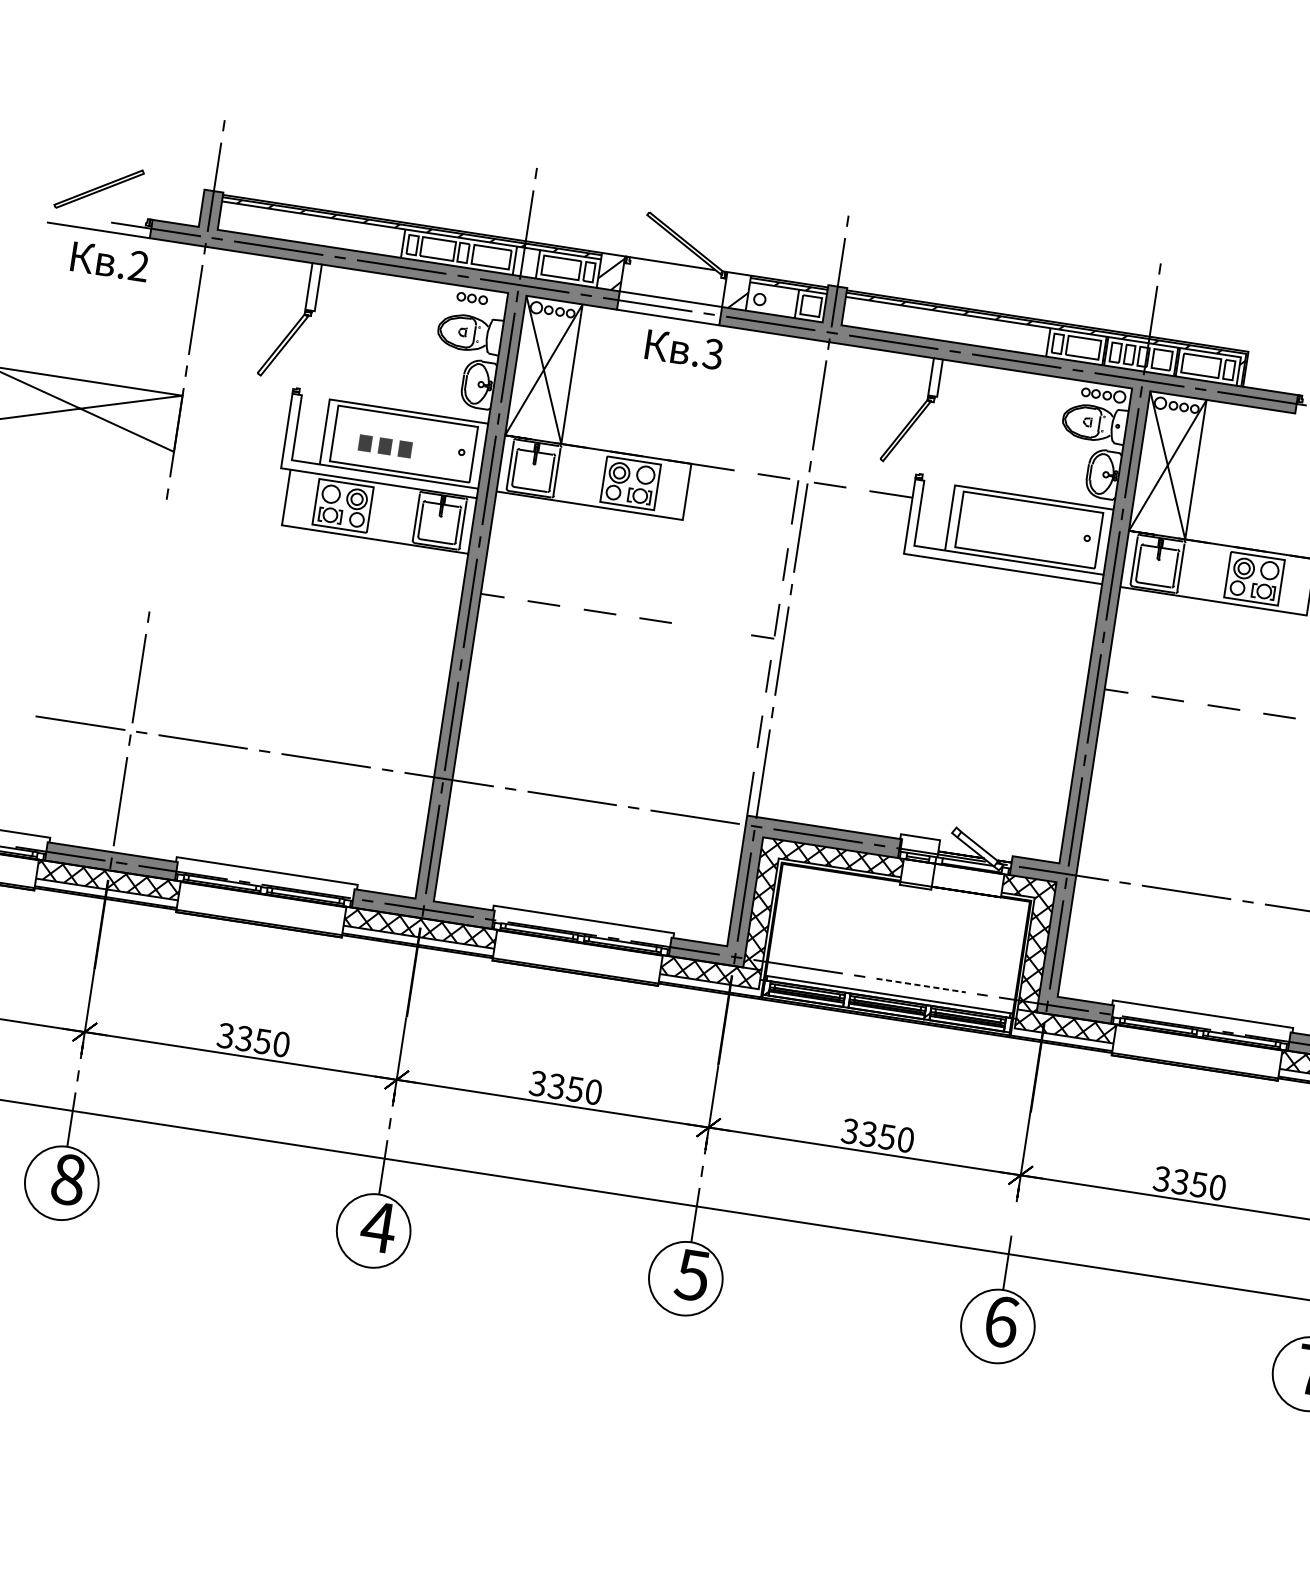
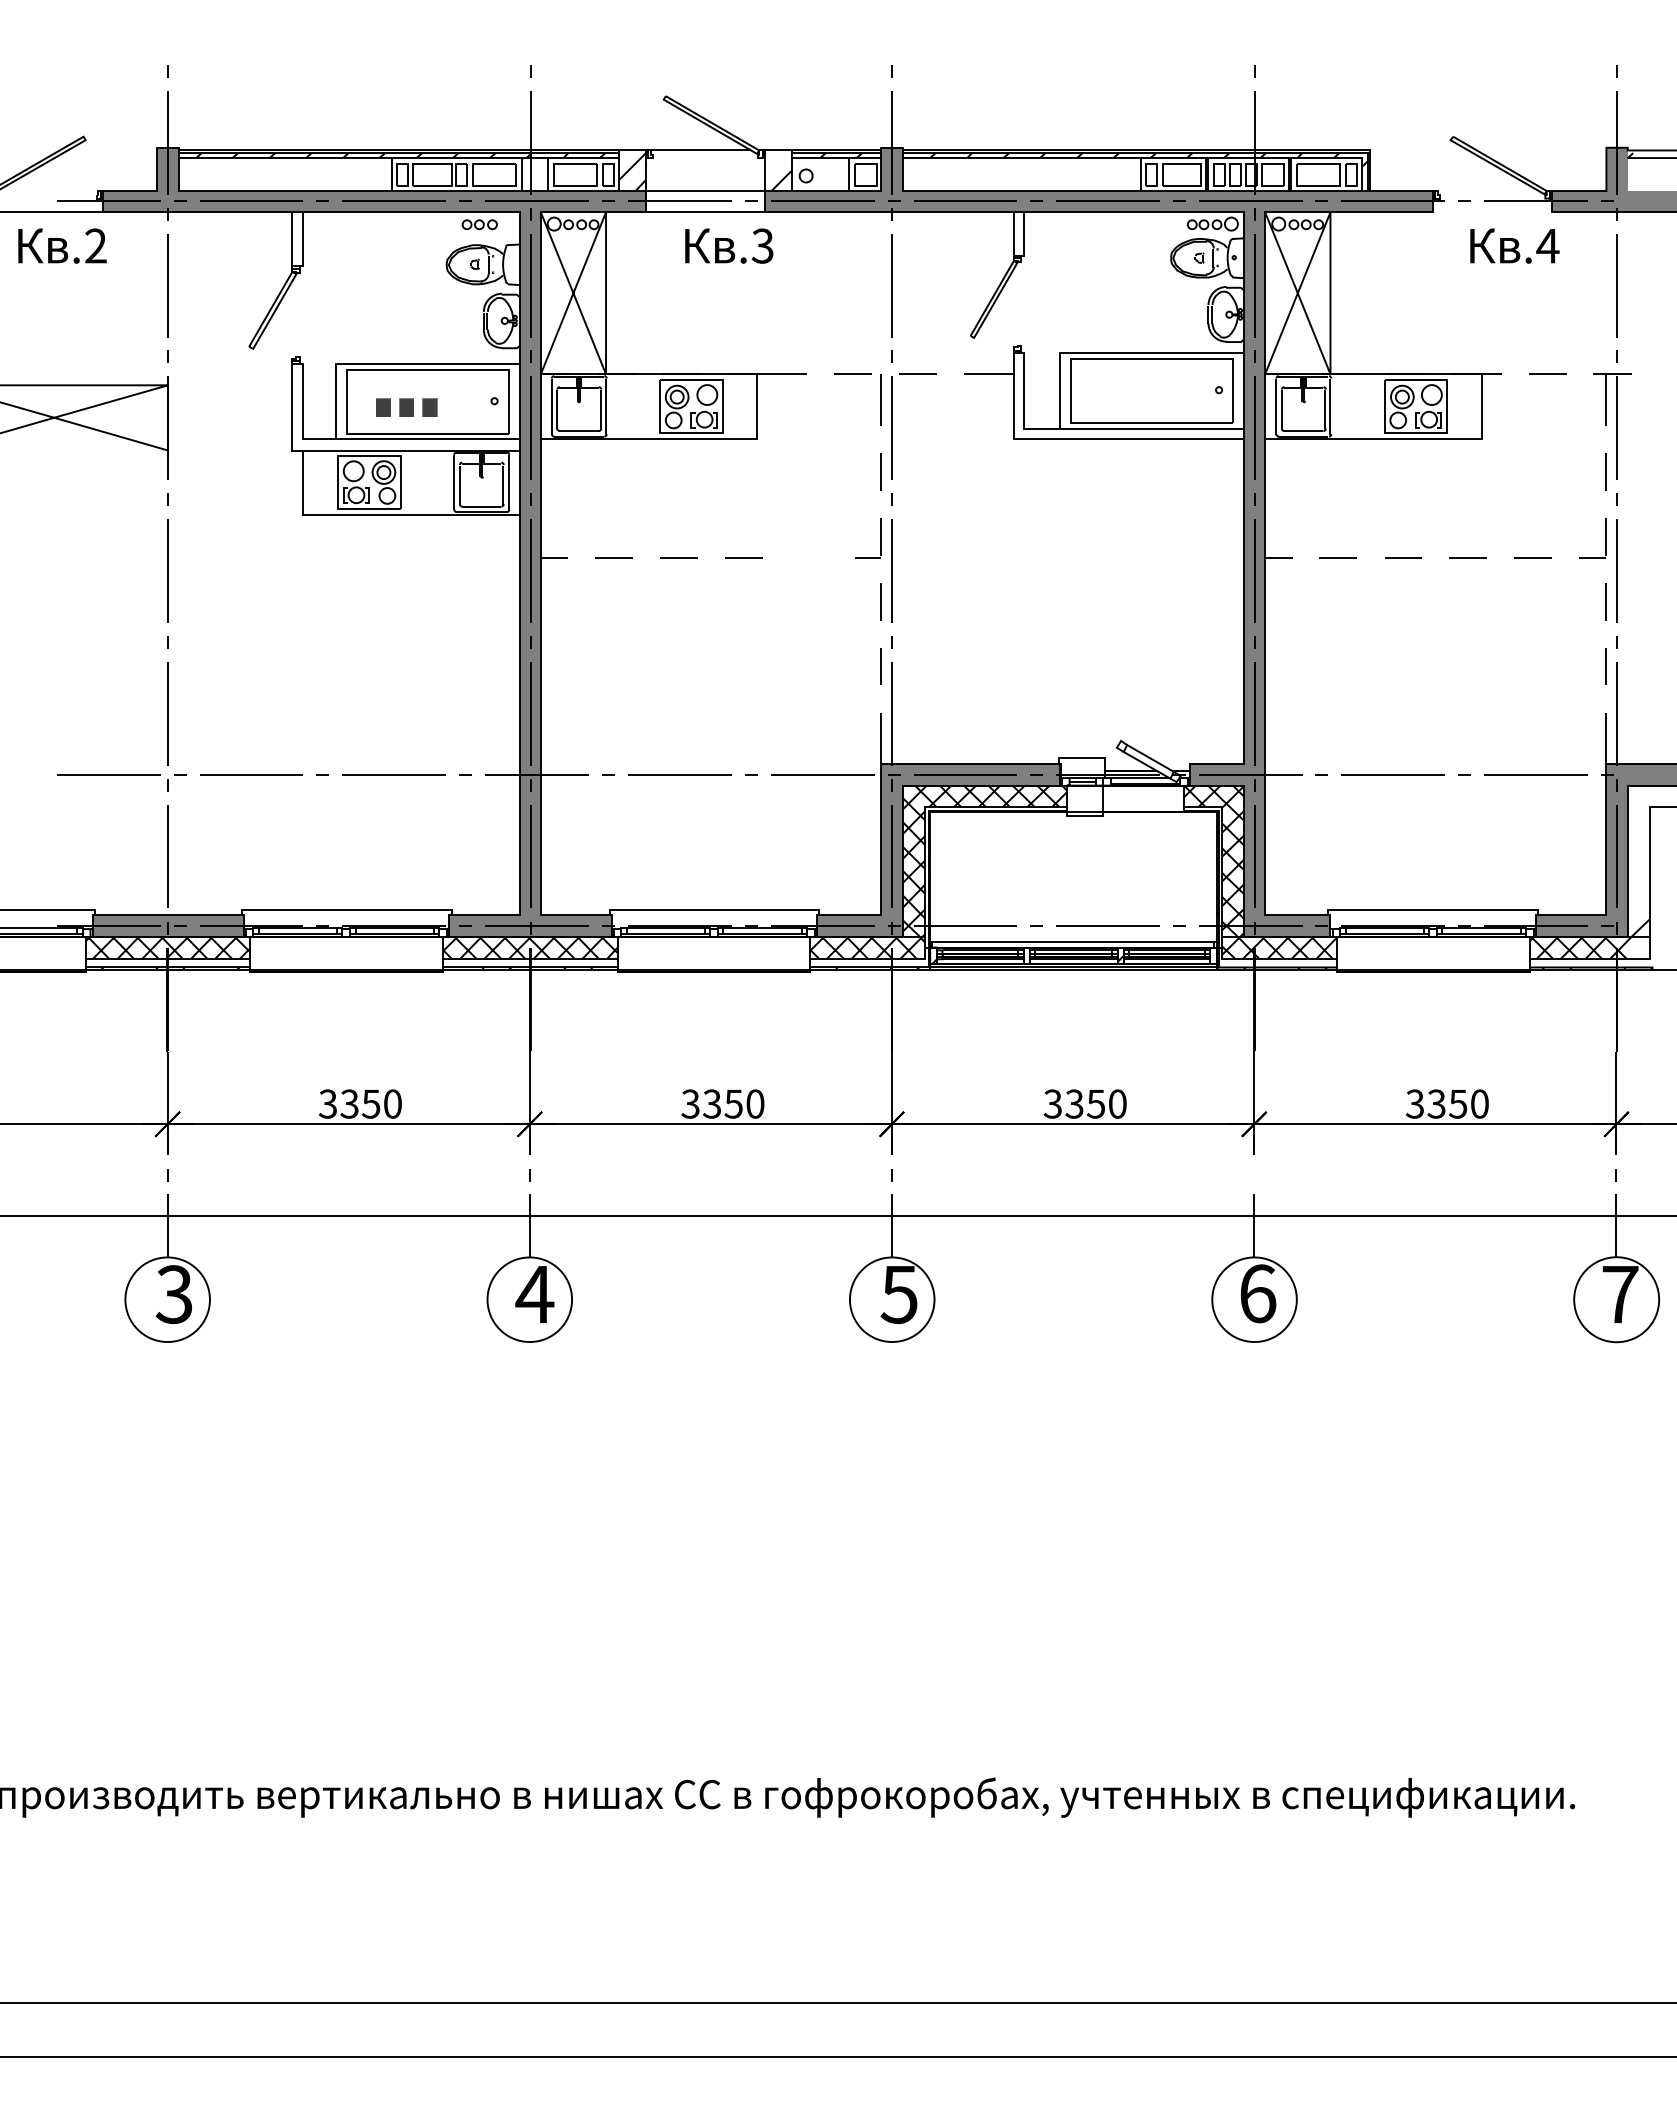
line: (157, 555) -> (167, 570), added
line: (921, 985) -> (1108, 926), dashed -> solid
text: (67, 1179) -> (173, 1294), 8 -> 3

